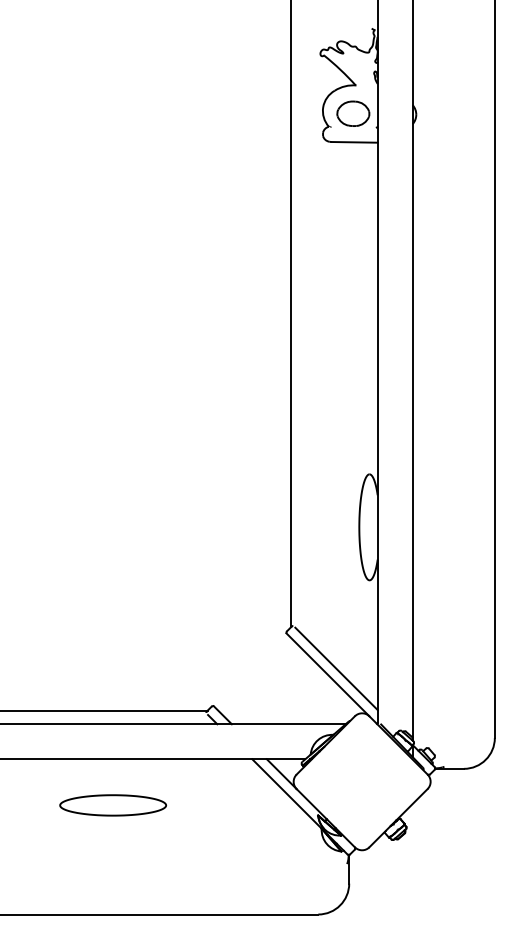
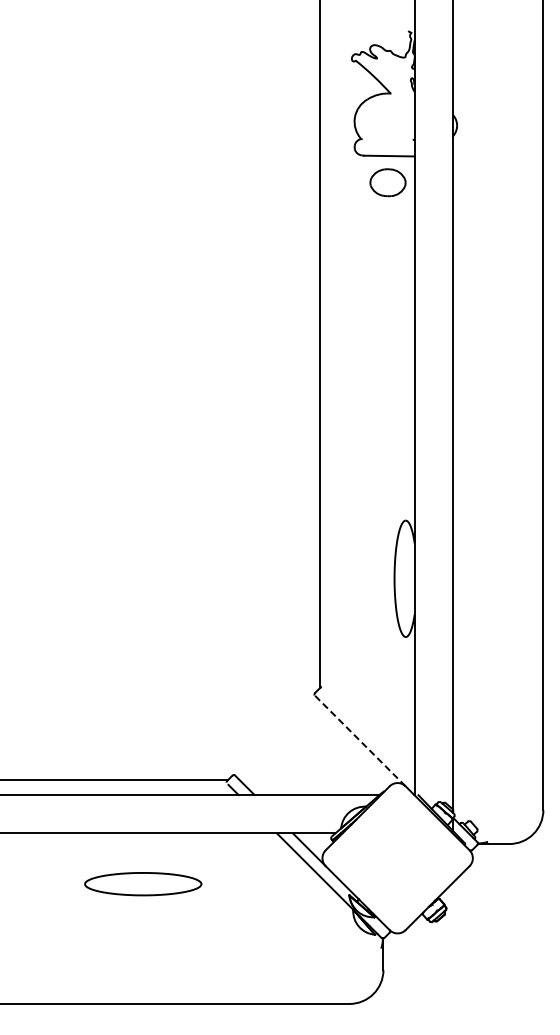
part: (352, 113) -> (387, 182), moved
line: (336, 669) -> (369, 734), removed
line: (327, 674) -> (359, 740), solid -> dashed
part: (113, 805) -> (143, 884), moved

